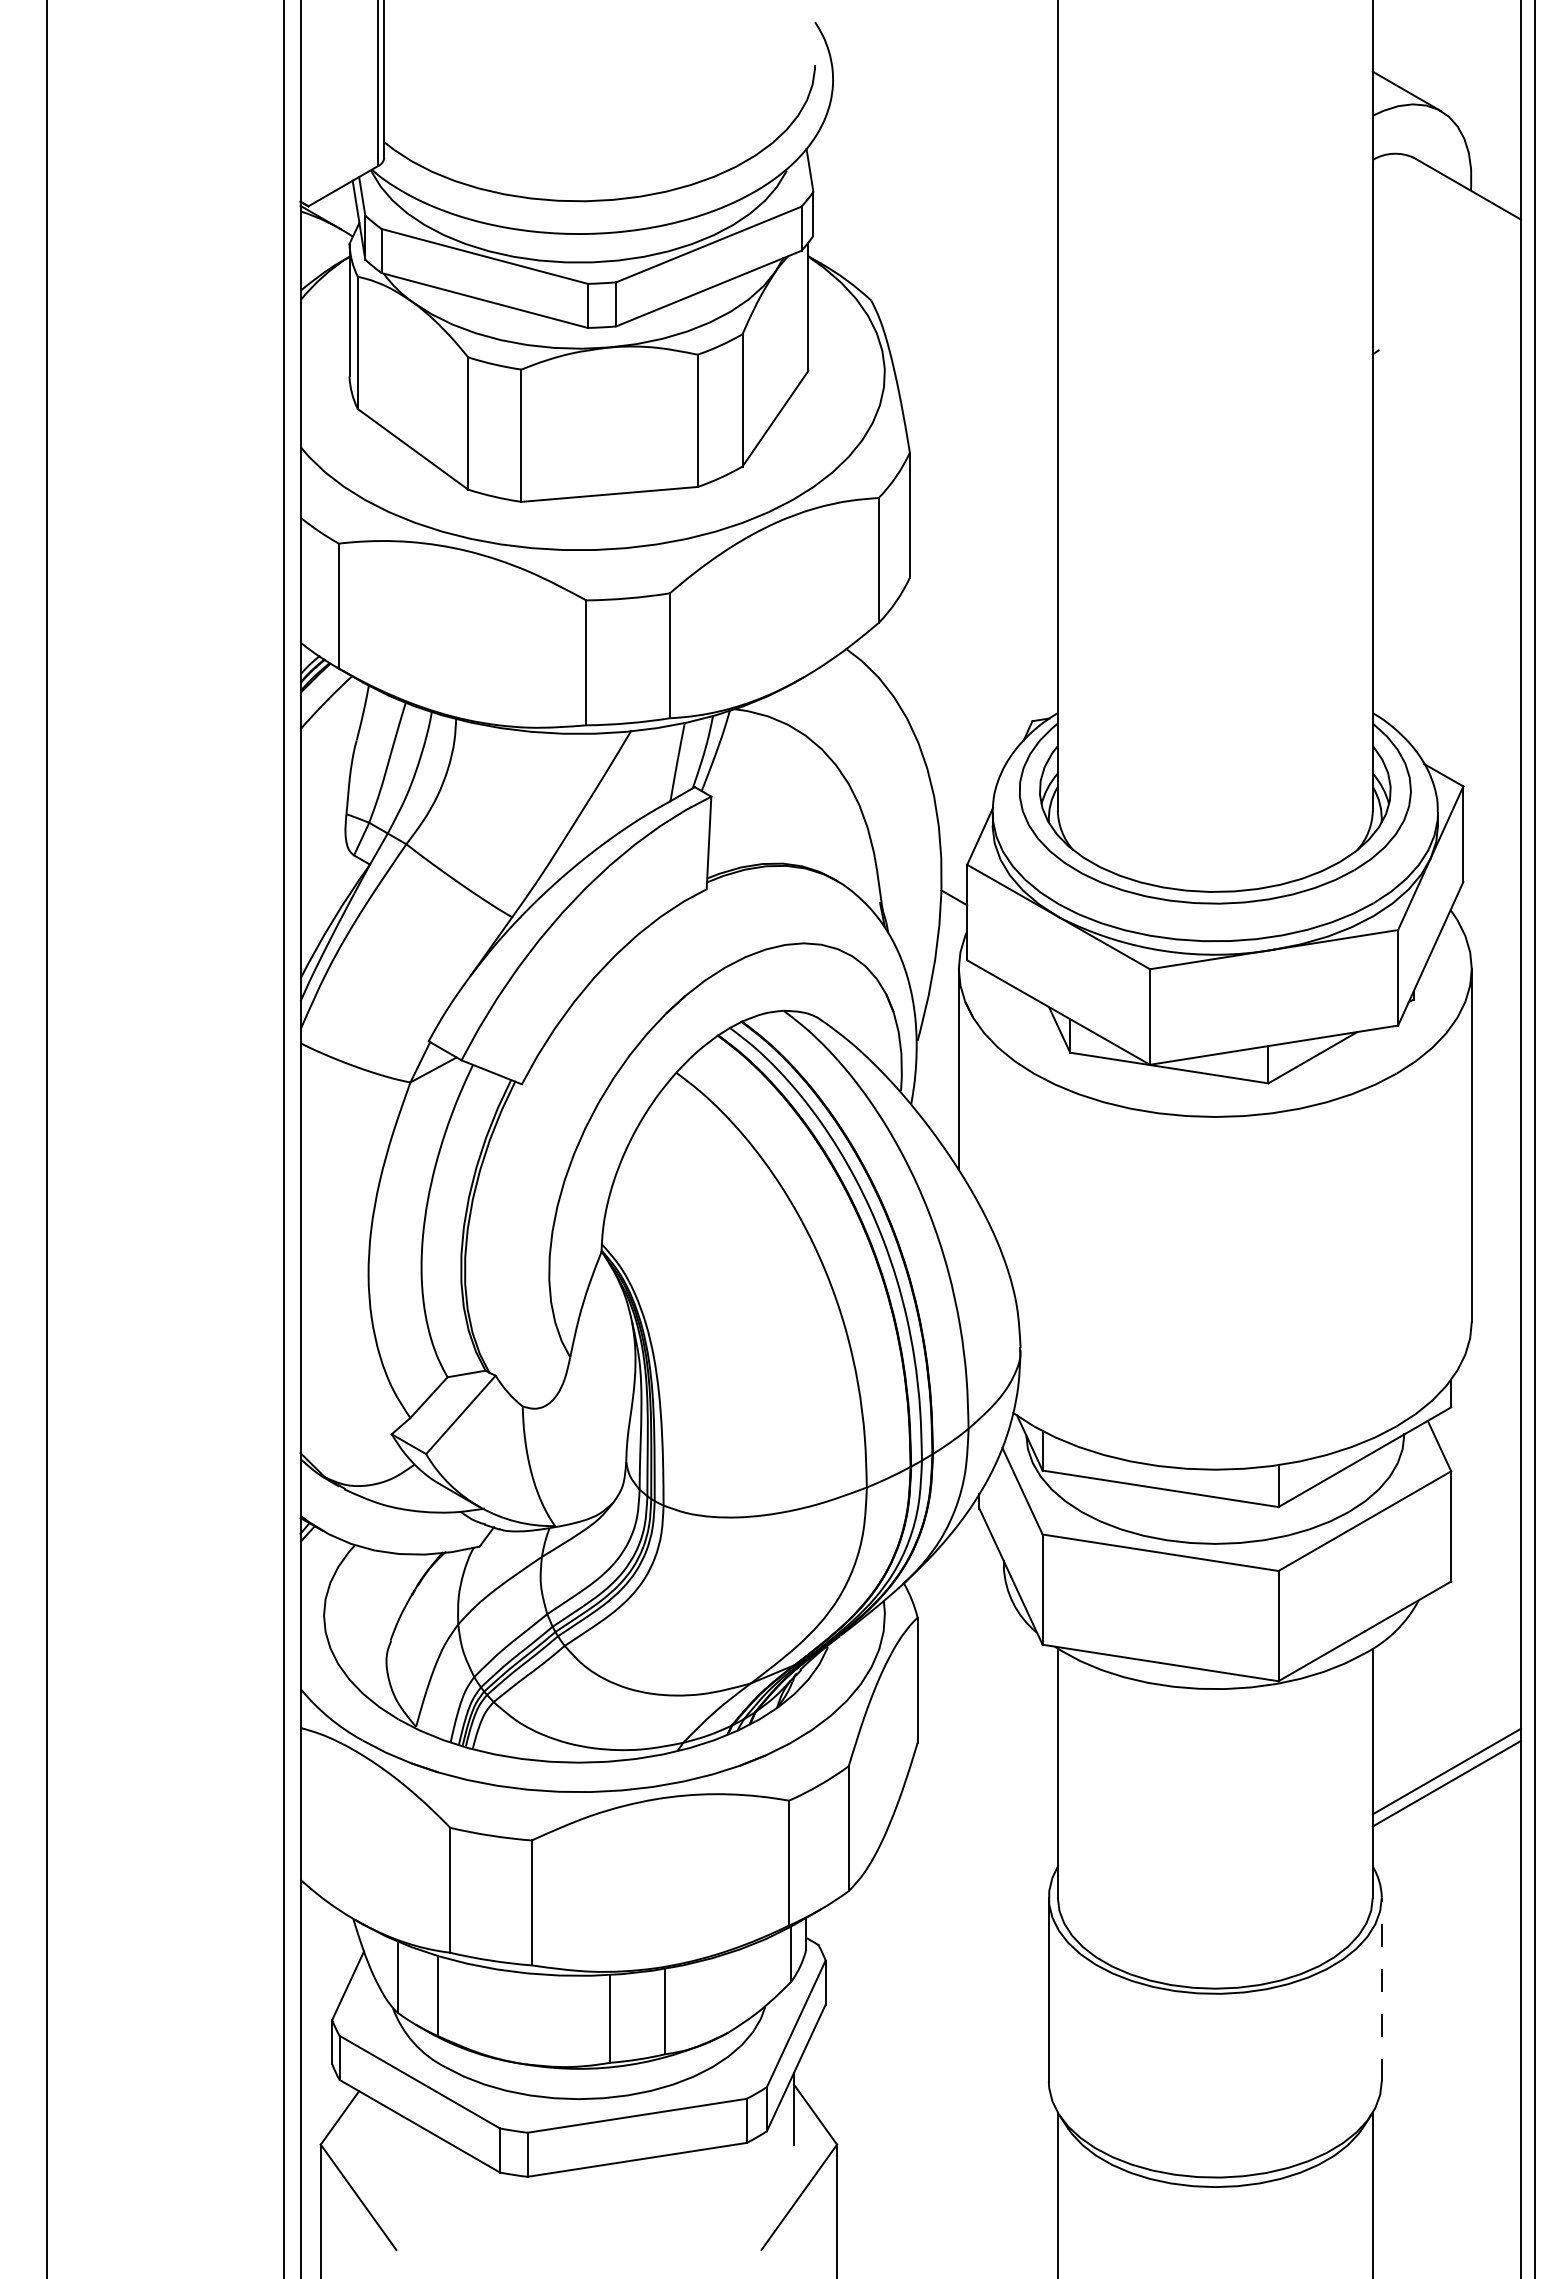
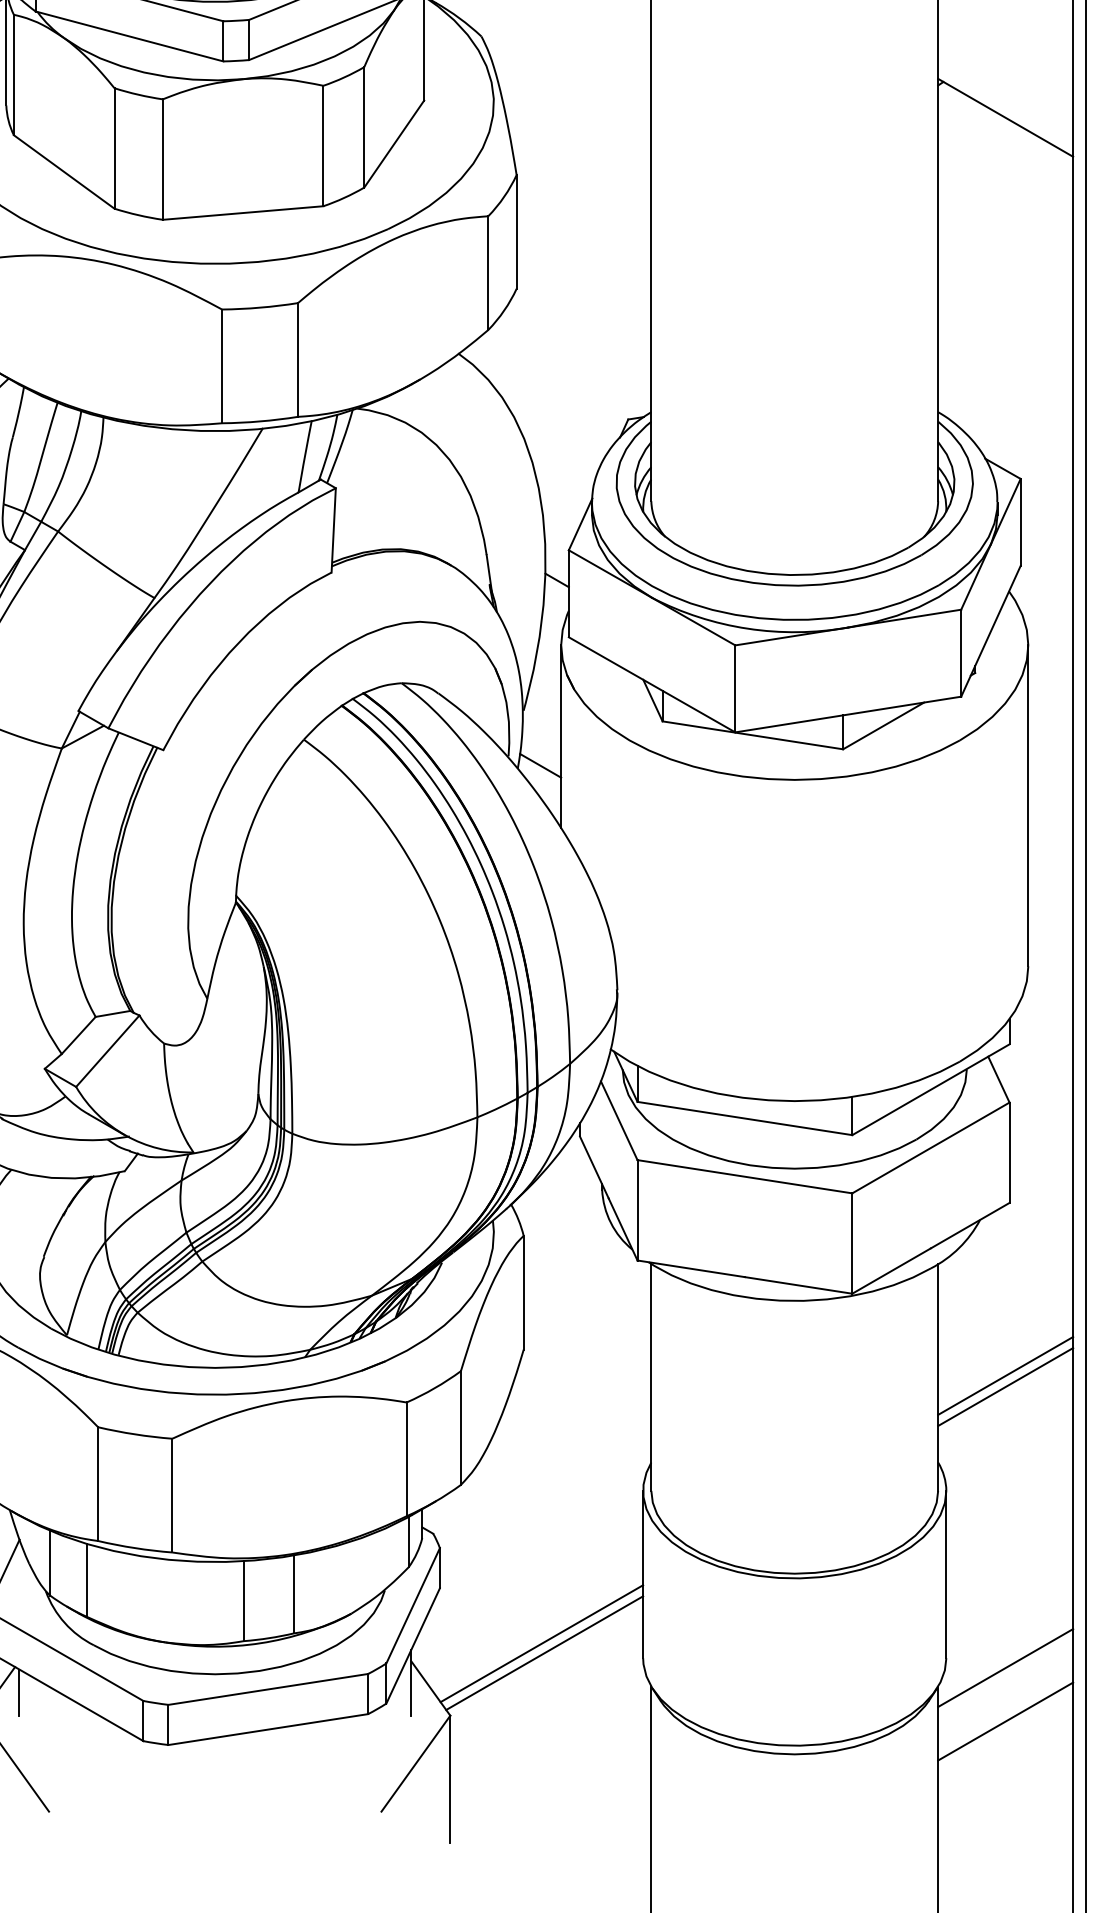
line: (1446, 389) -> (1005, 117), added
line: (935, 1101) -> (539, 765), added
line: (1381, 1989) -> (946, 1574), dashed -> solid
line: (937, 2065) -> (541, 1643), added
line: (940, 2075) -> (544, 1652), added
line: (1446, 2092) -> (1005, 1668), added
line: (363, 2118) -> (19, 1691), added
line: (1446, 2150) -> (1005, 1721), added

